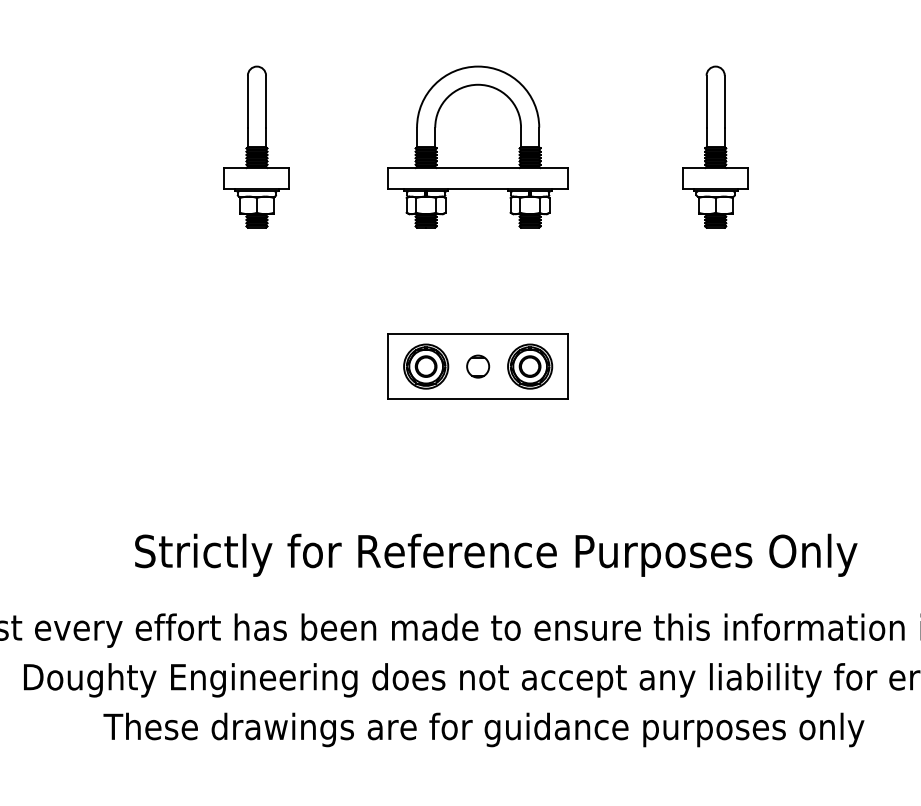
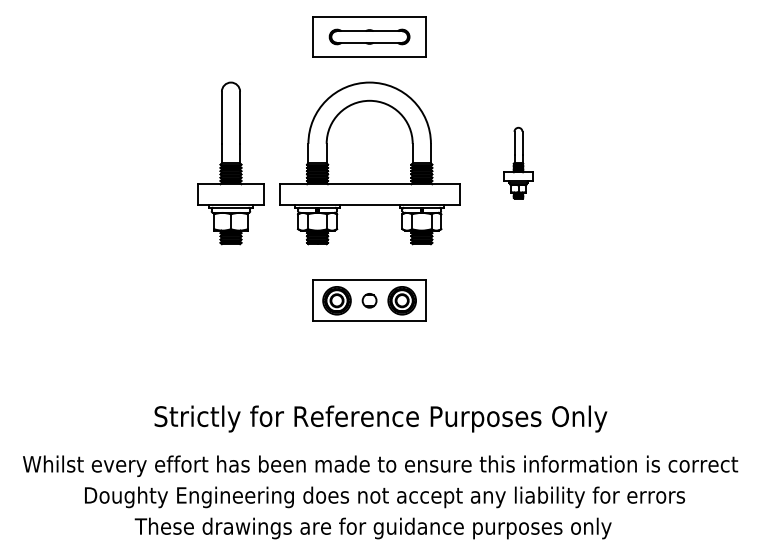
part: (256, 145) -> (230, 162), size x1.6
part: (477, 145) -> (369, 162), size x1.6
part: (715, 145) -> (518, 162), size x0.7

